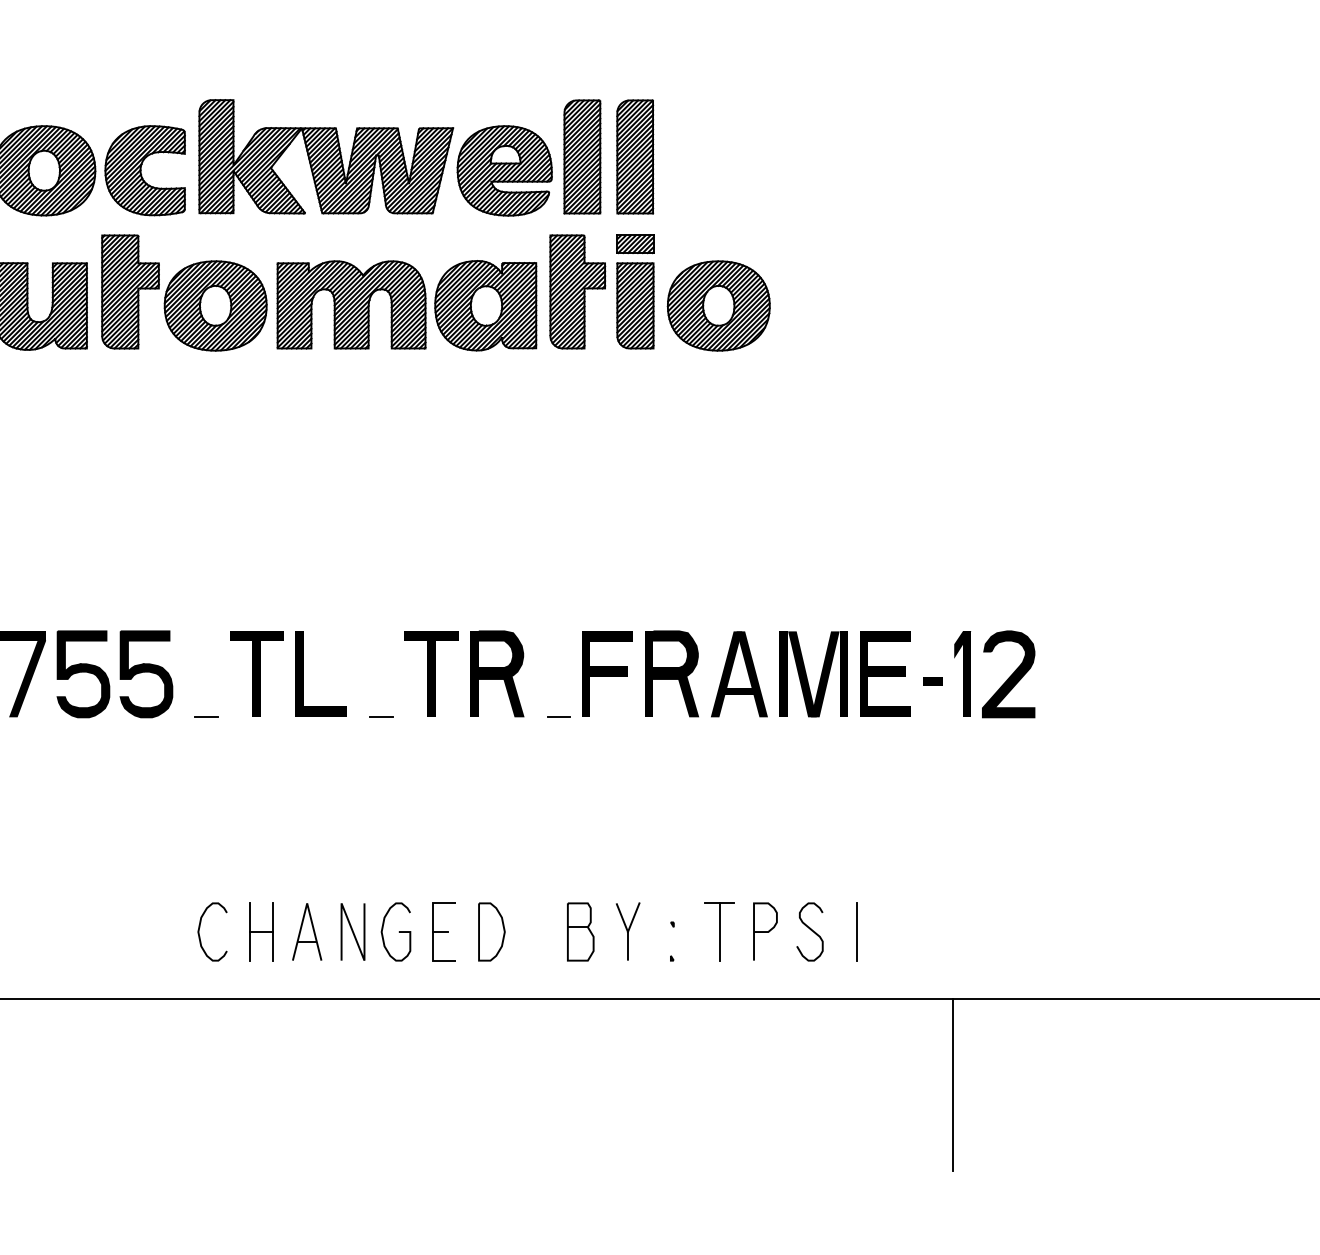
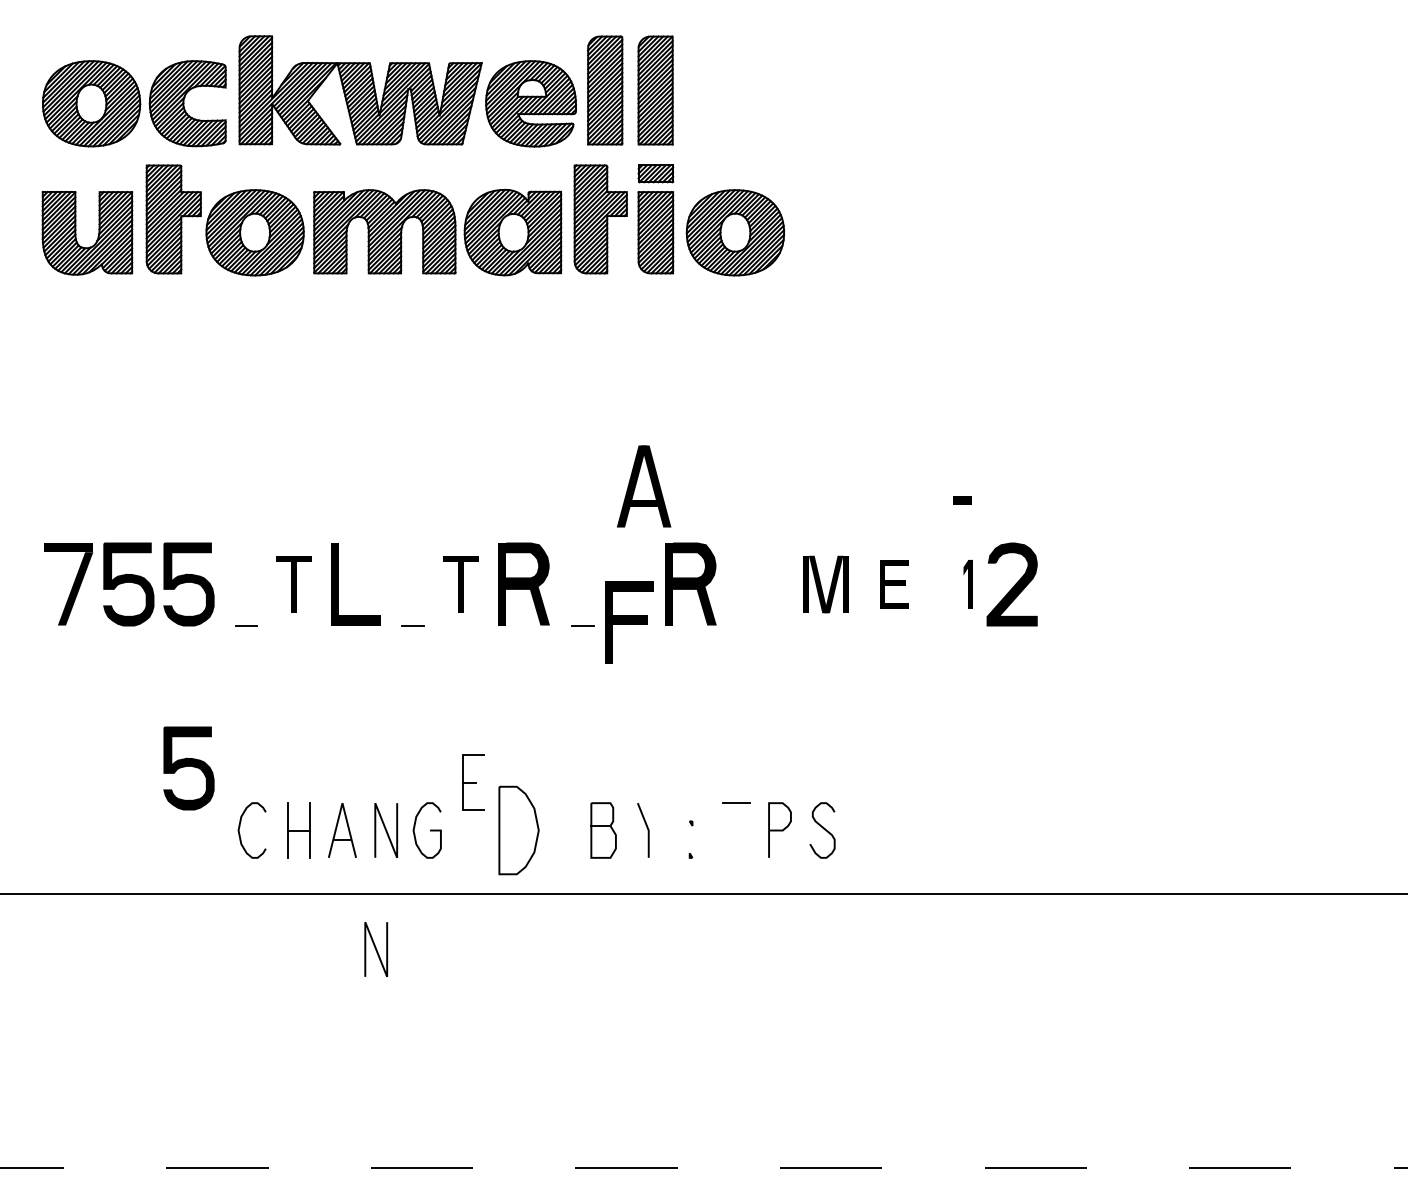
part: (255, 674) -> (293, 584), size x0.7
part: (430, 674) -> (460, 584), size x0.7
part: (607, 674) -> (629, 622), moved
part: (739, 674) -> (644, 486), moved
part: (813, 674) -> (825, 584), size x0.7
part: (885, 674) -> (894, 584), size x0.6
part: (962, 674) -> (968, 584), size x0.6
part: (932, 681) -> (962, 500), moved
part: (145, 867) -> (188, 768), added
line: (632, 917) -> (653, 816), removed
part: (444, 932) -> (473, 782), moved
part: (491, 932) -> (518, 830), size x1.6
line: (719, 932) -> (736, 830), removed
line: (857, 932) -> (867, 830), removed
line: (342, 1056) -> (376, 949), added
line: (953, 1084) -> (959, 976), removed

